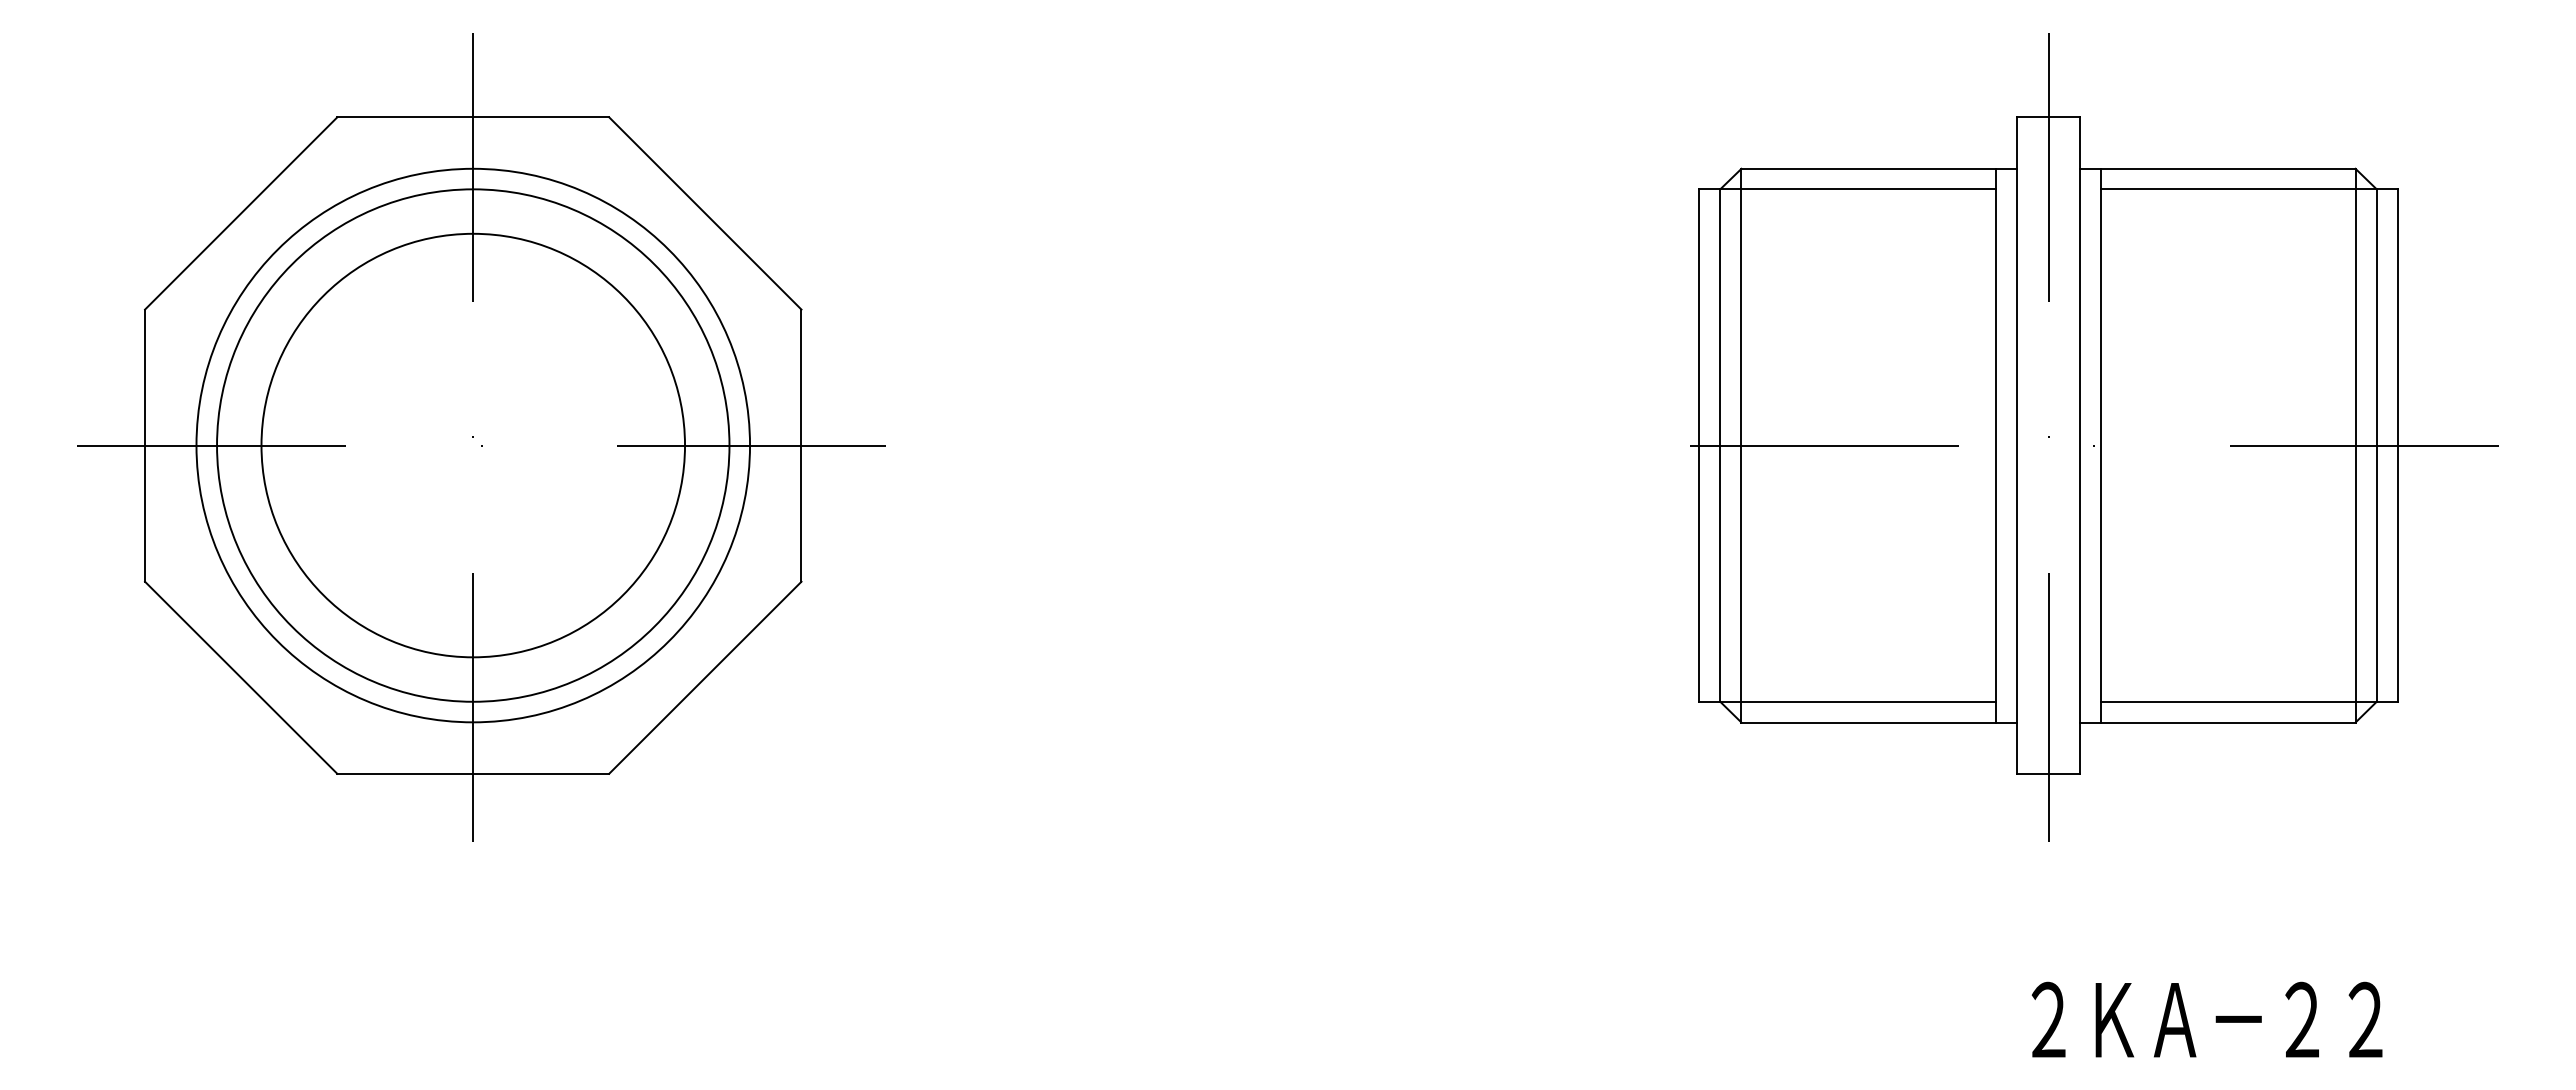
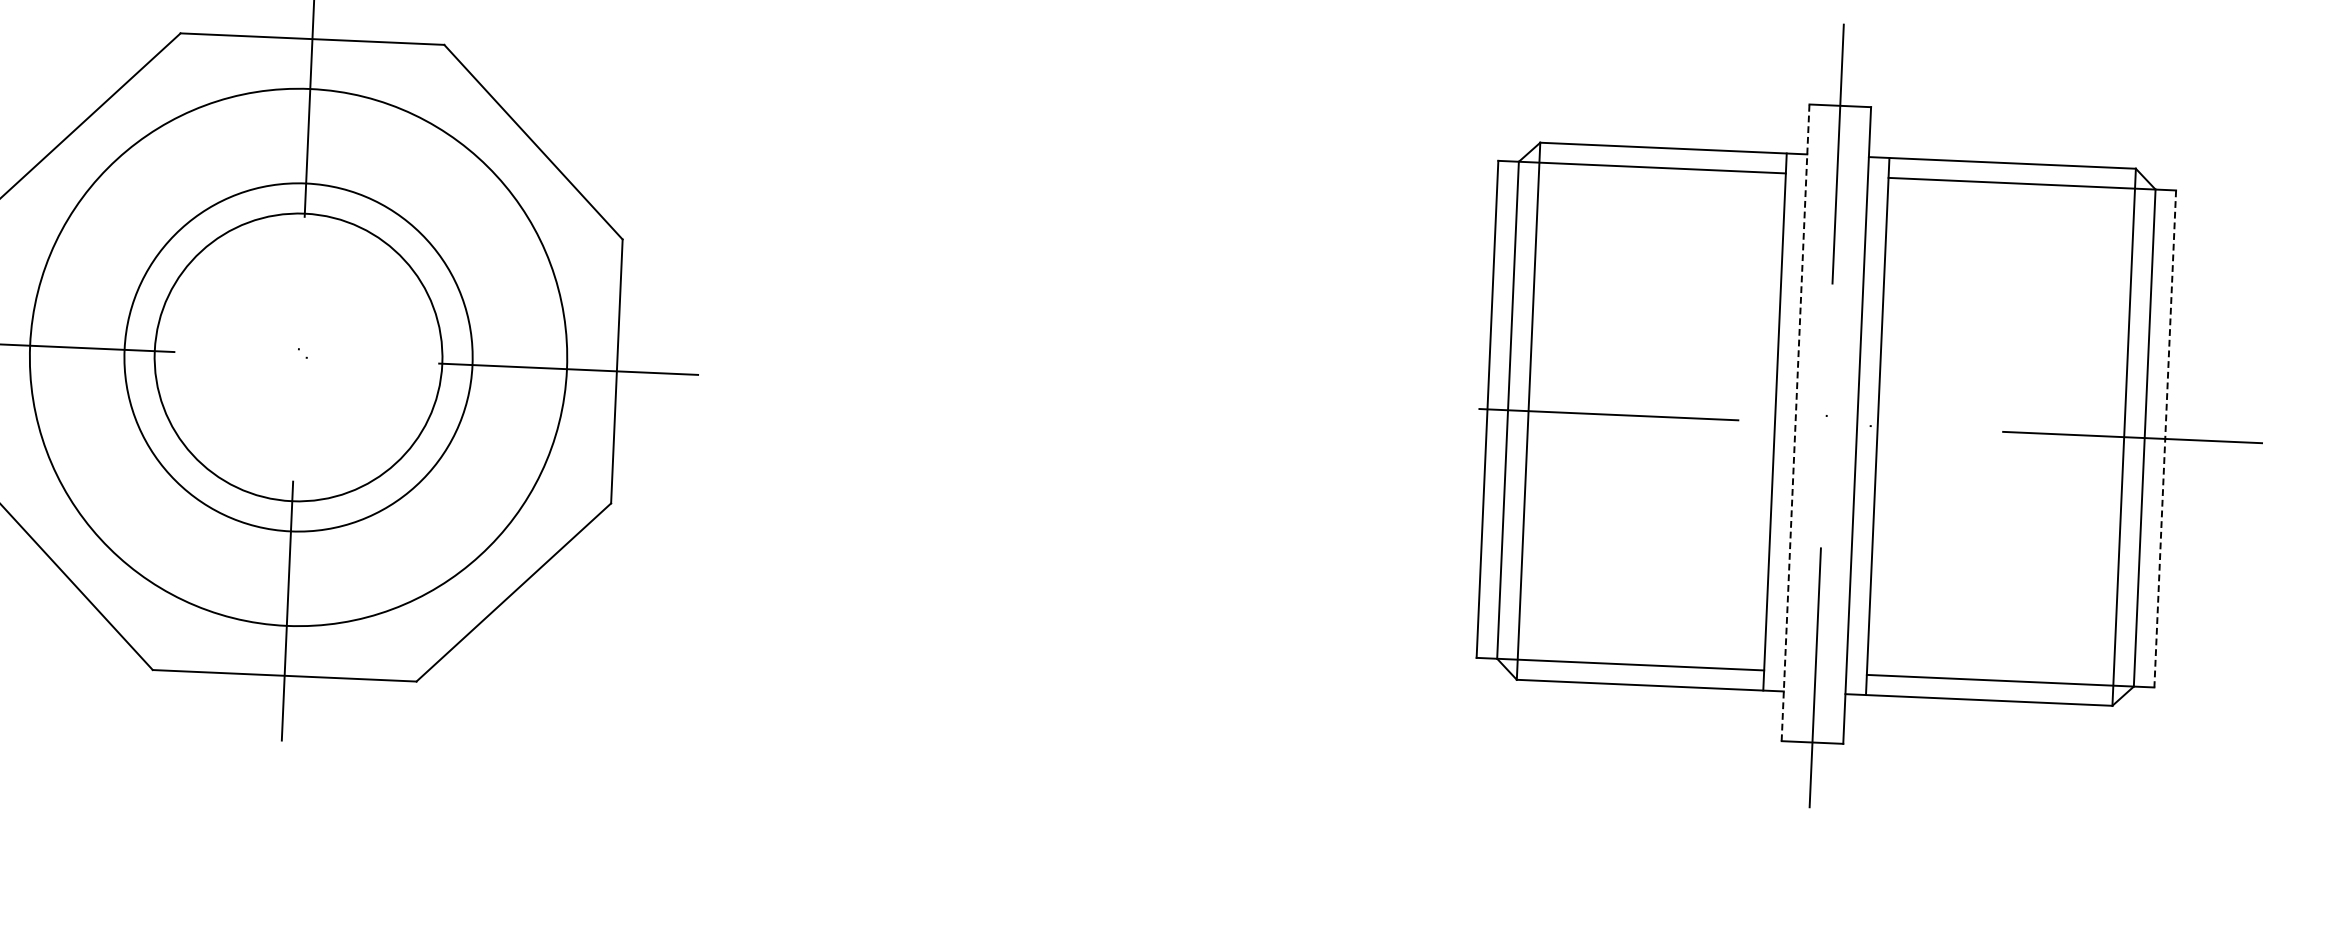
circle: (473, 445) -> (298, 357), size x0.7
circle: (473, 445) -> (298, 357), size x0.7
line: (2016, 445) -> (1795, 422), solid -> dashed
line: (2397, 446) -> (2164, 439), solid -> dashed

